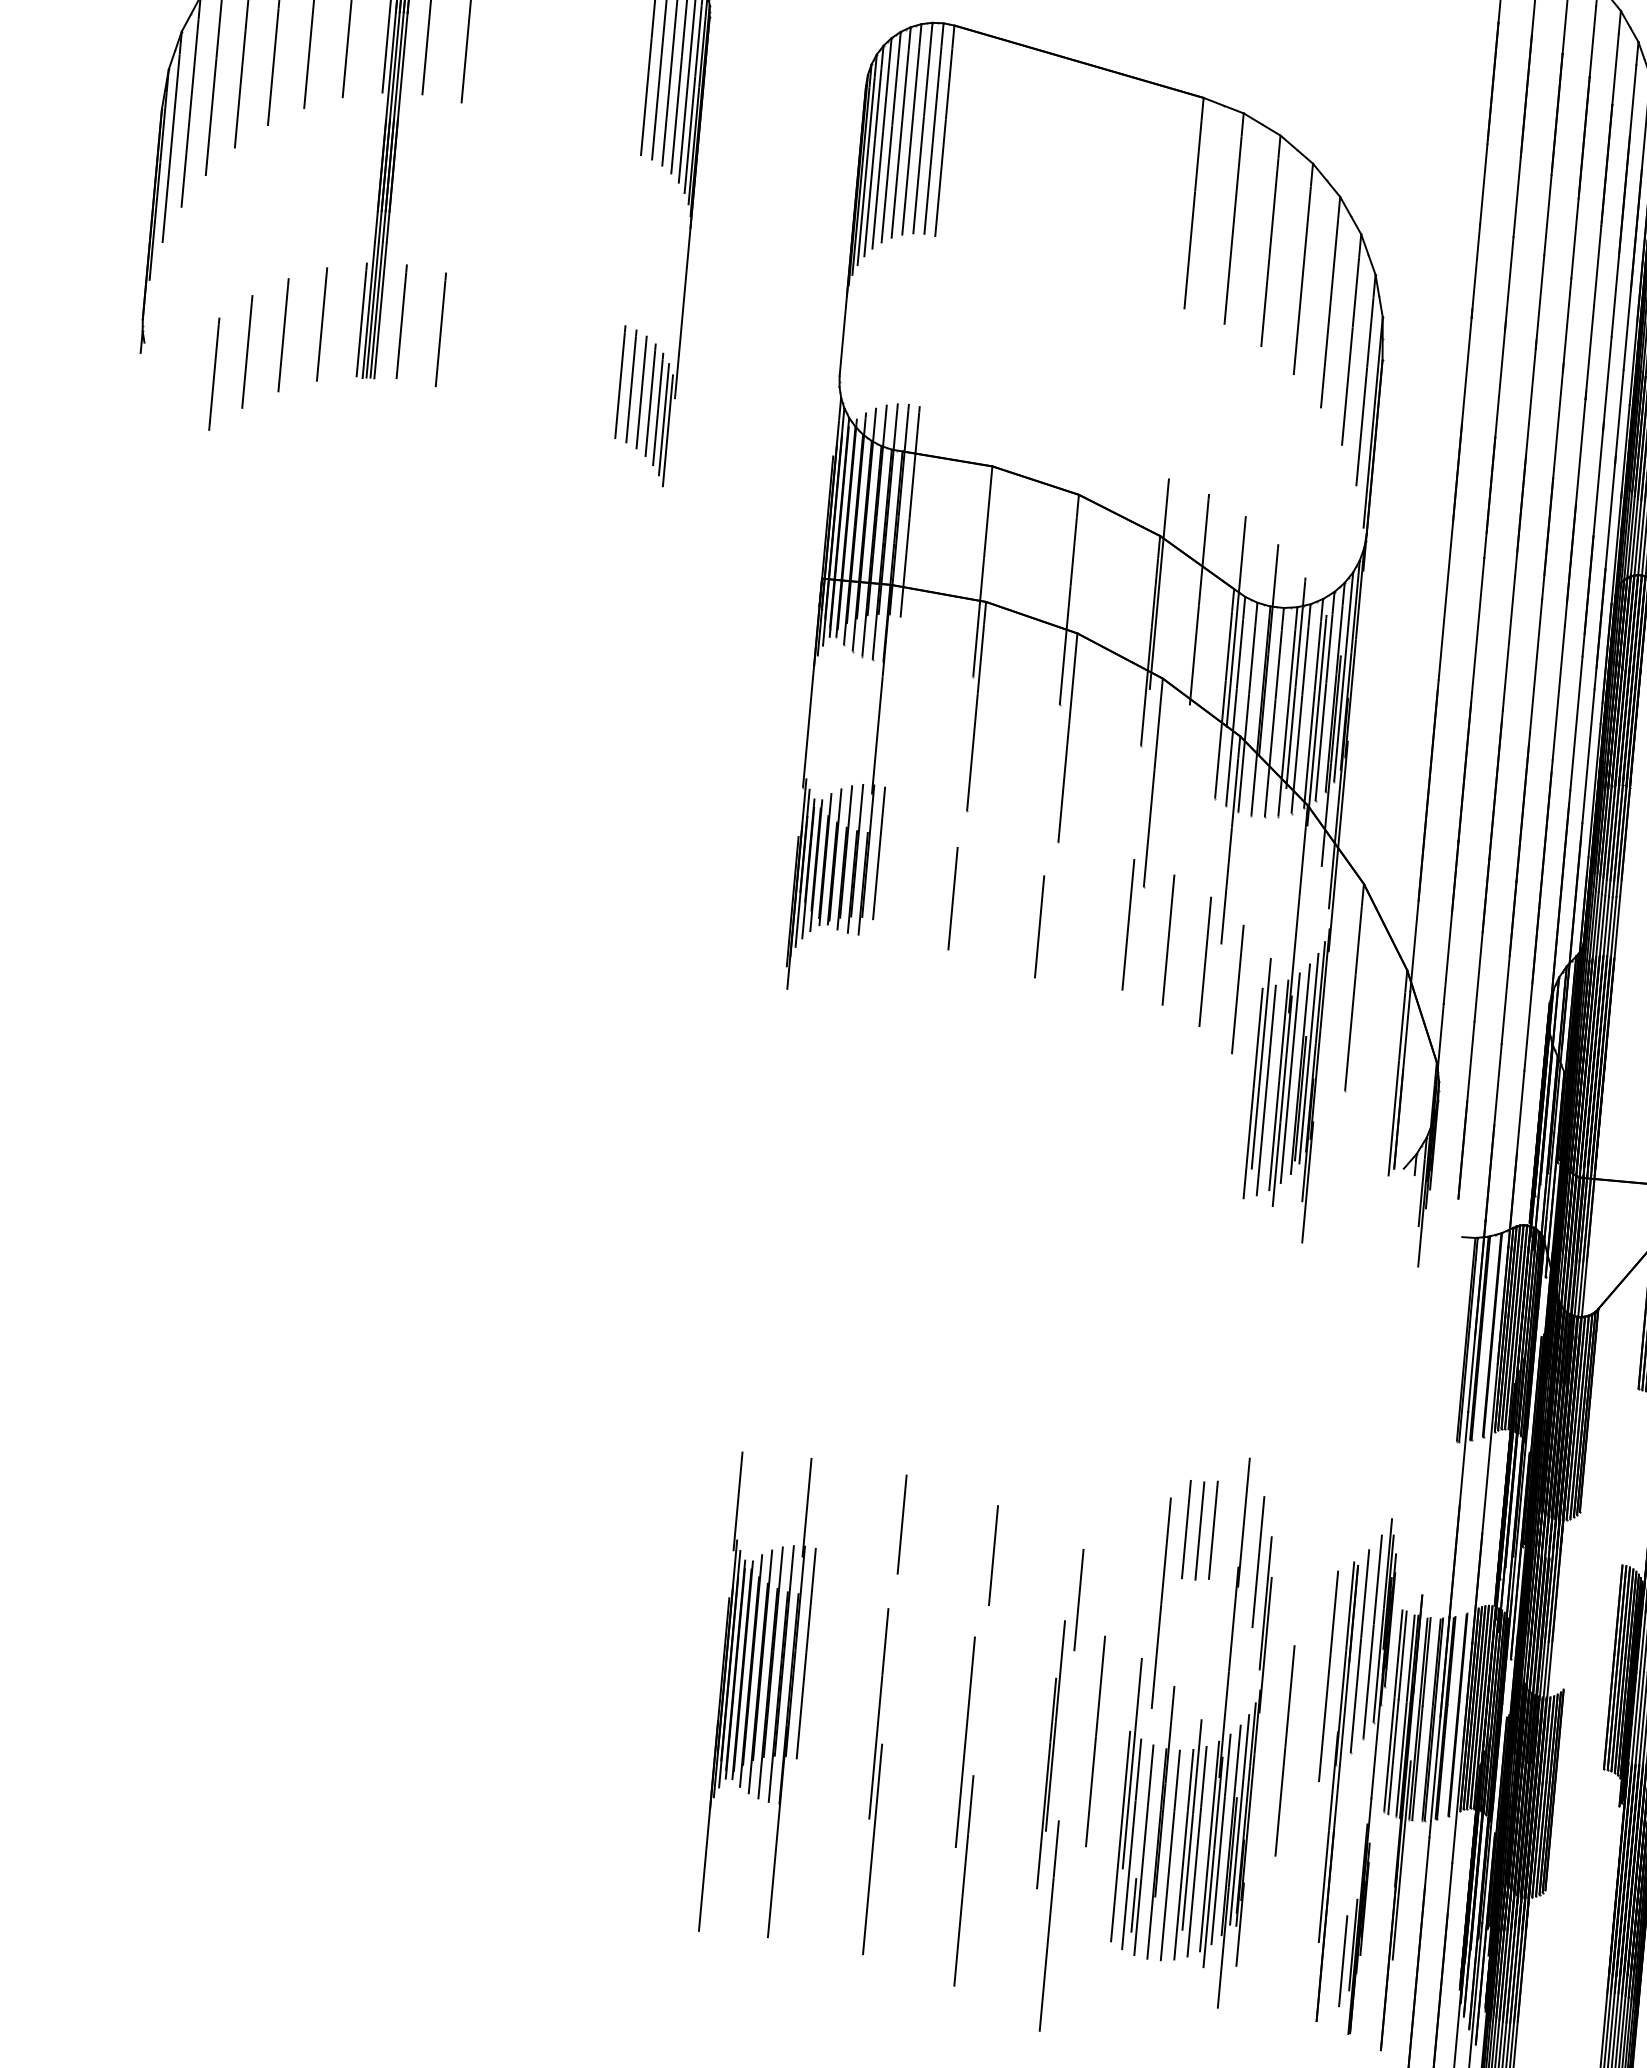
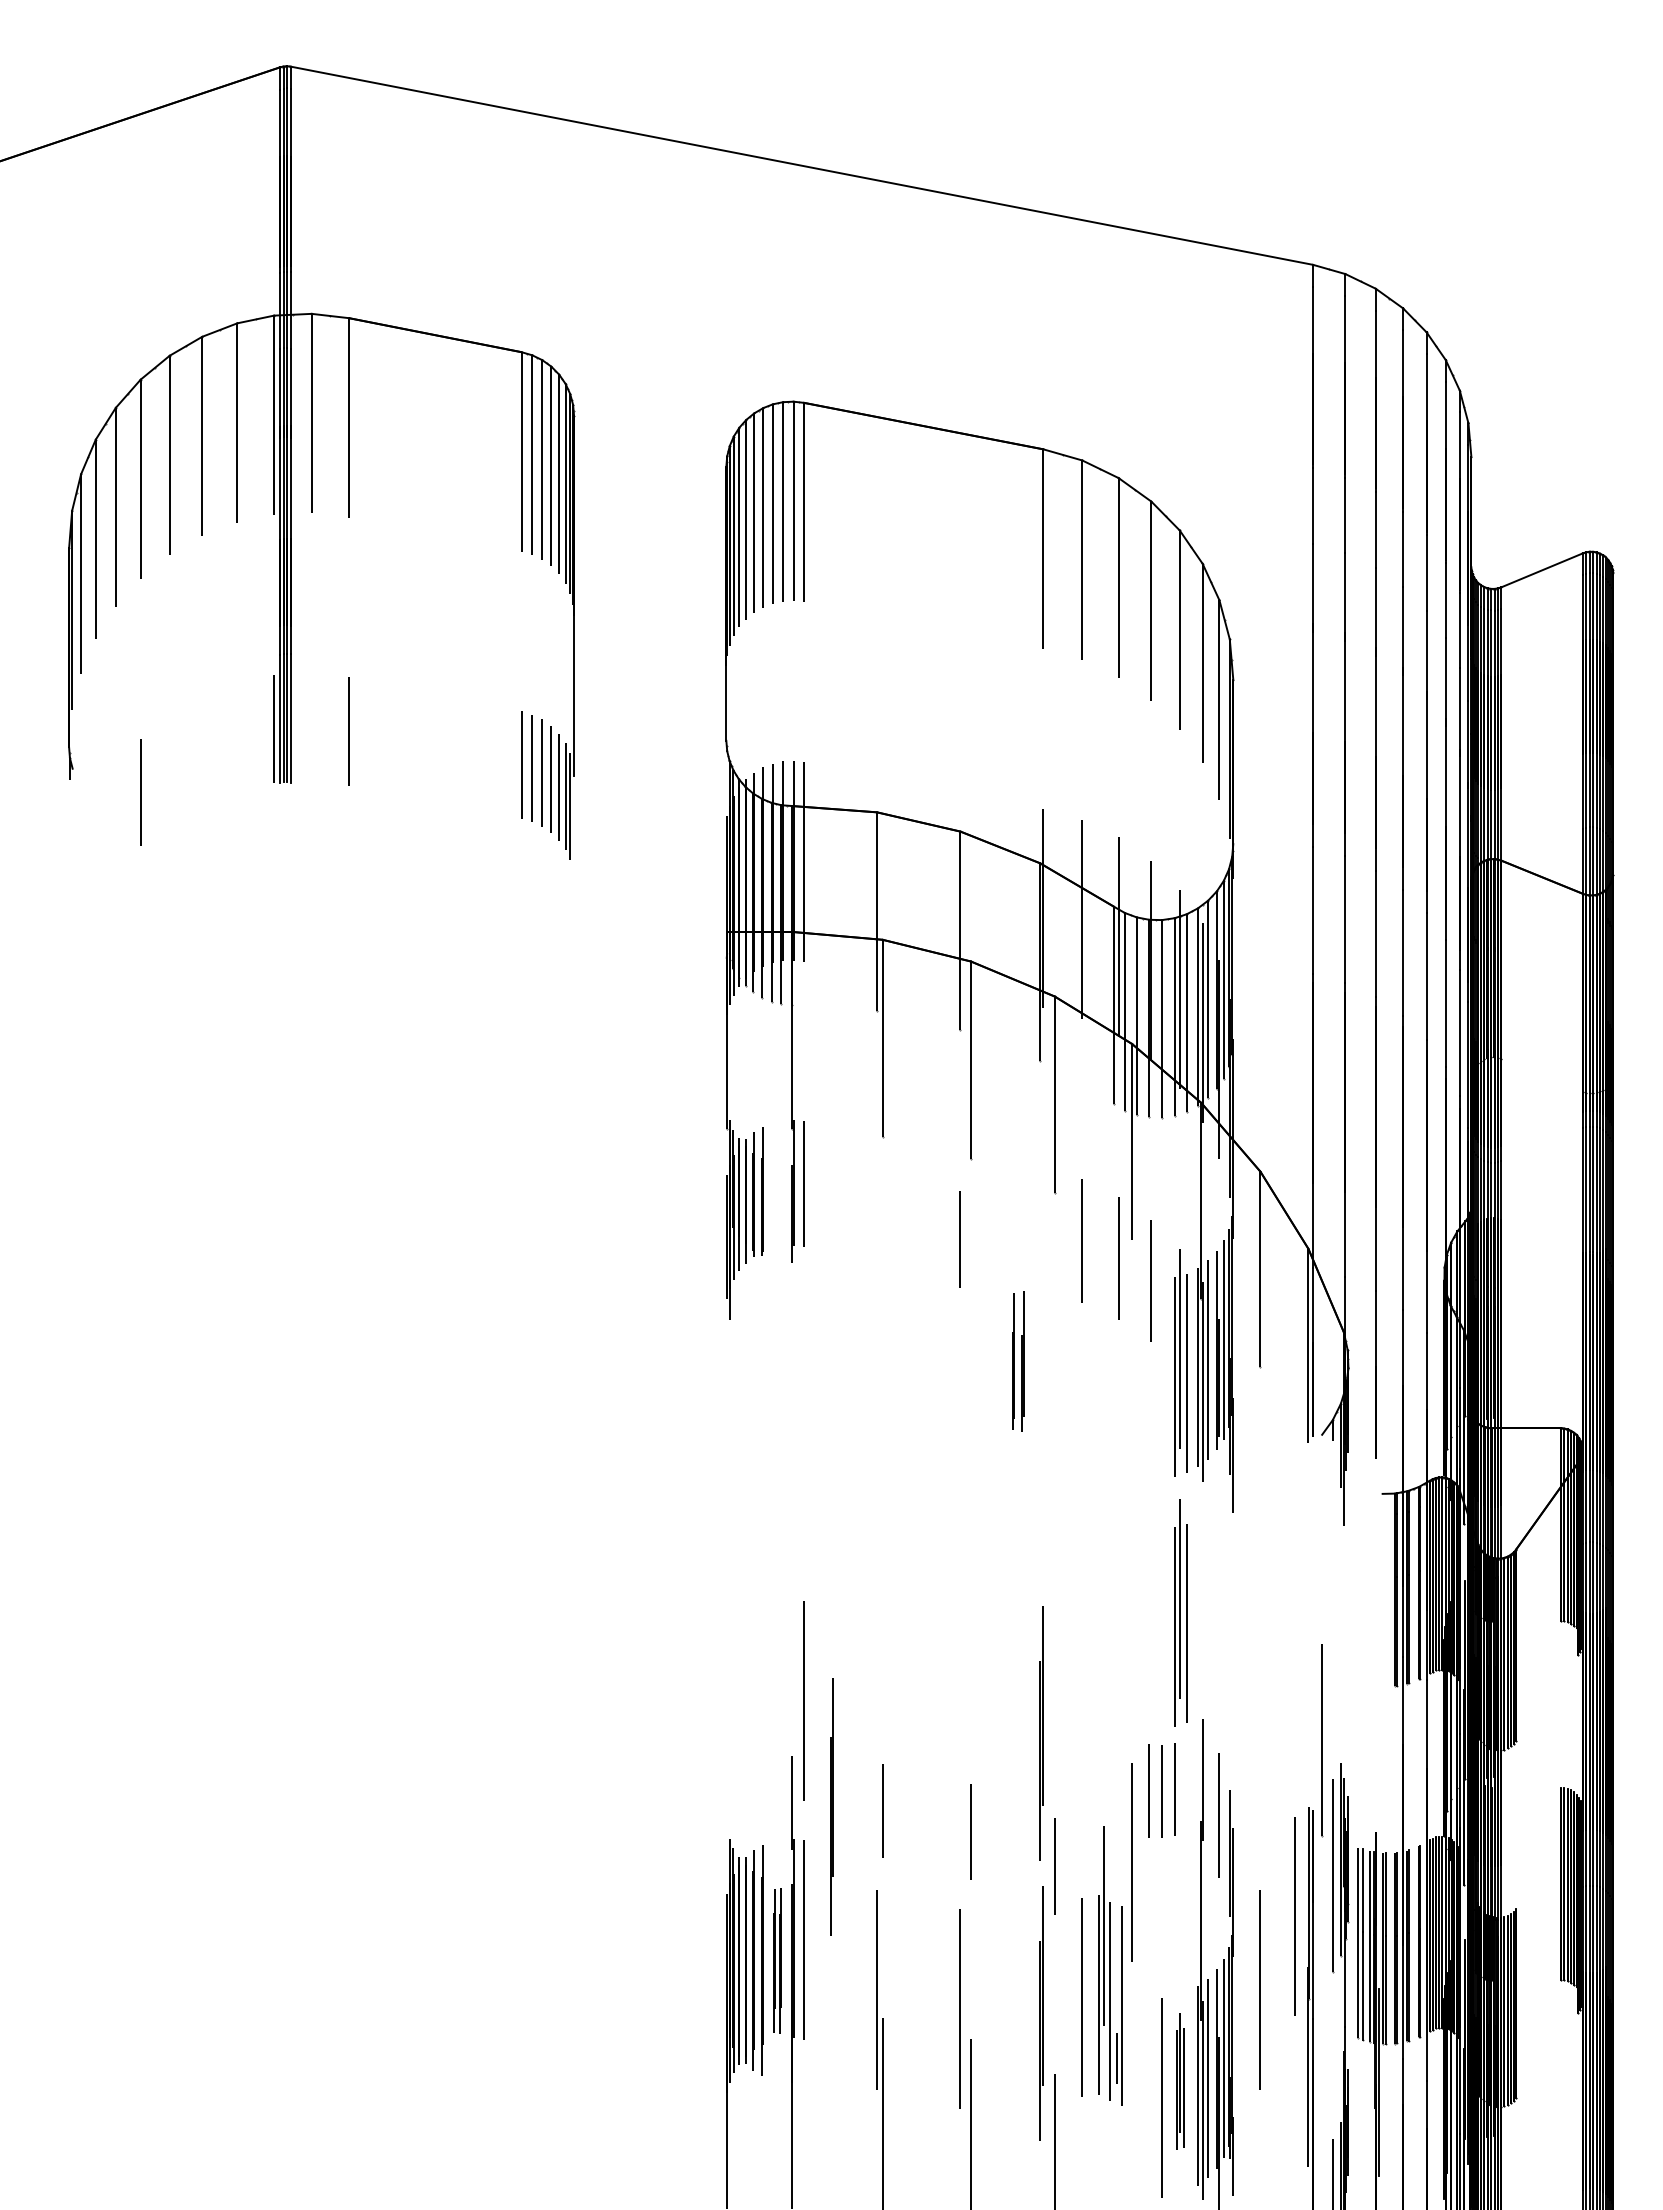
line: (401, 320) -> (311, 726), removed
line: (321, 324) -> (236, 736), removed
line: (282, 334) -> (201, 749), removed
line: (247, 351) -> (169, 768), removed
part: (850, 858) -> (1018, 1361), moved
line: (952, 898) -> (876, 1220), removed
line: (1127, 924) -> (1042, 1229), removed
part: (1236, 1343) -> (1180, 1612), added
line: (828, 1400) -> (803, 1700), added
part: (1077, 1458) -> (1041, 1733), added
line: (738, 1501) -> (727, 1803), removed
line: (1360, 1651) -> (1322, 1740), moved
part: (776, 1673) -> (777, 1960), size x0.6
part: (1135, 1806) -> (1110, 1965), moved
line: (1160, 1822) -> (831, 1806), moved
part: (1191, 1840) -> (1180, 2081), size x0.6

